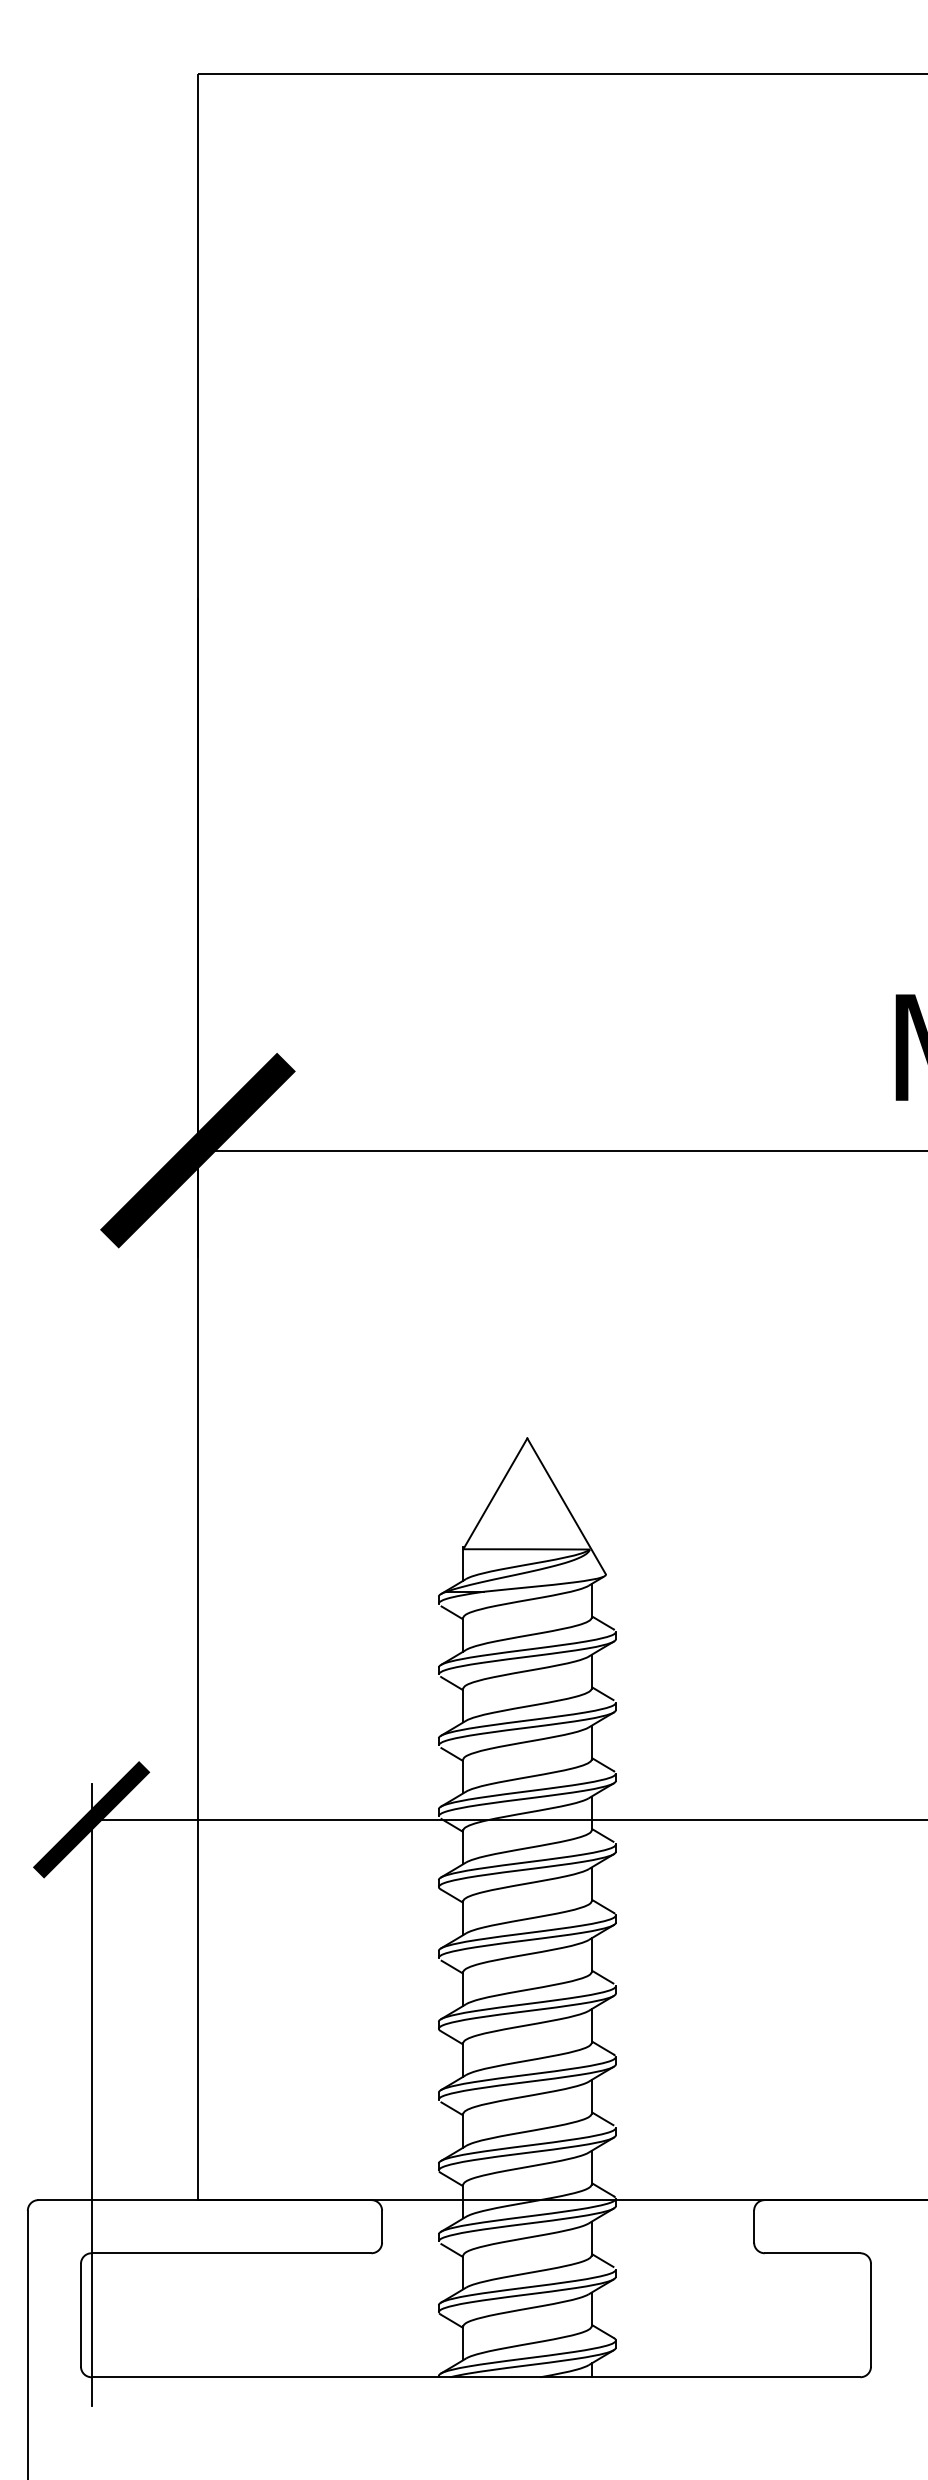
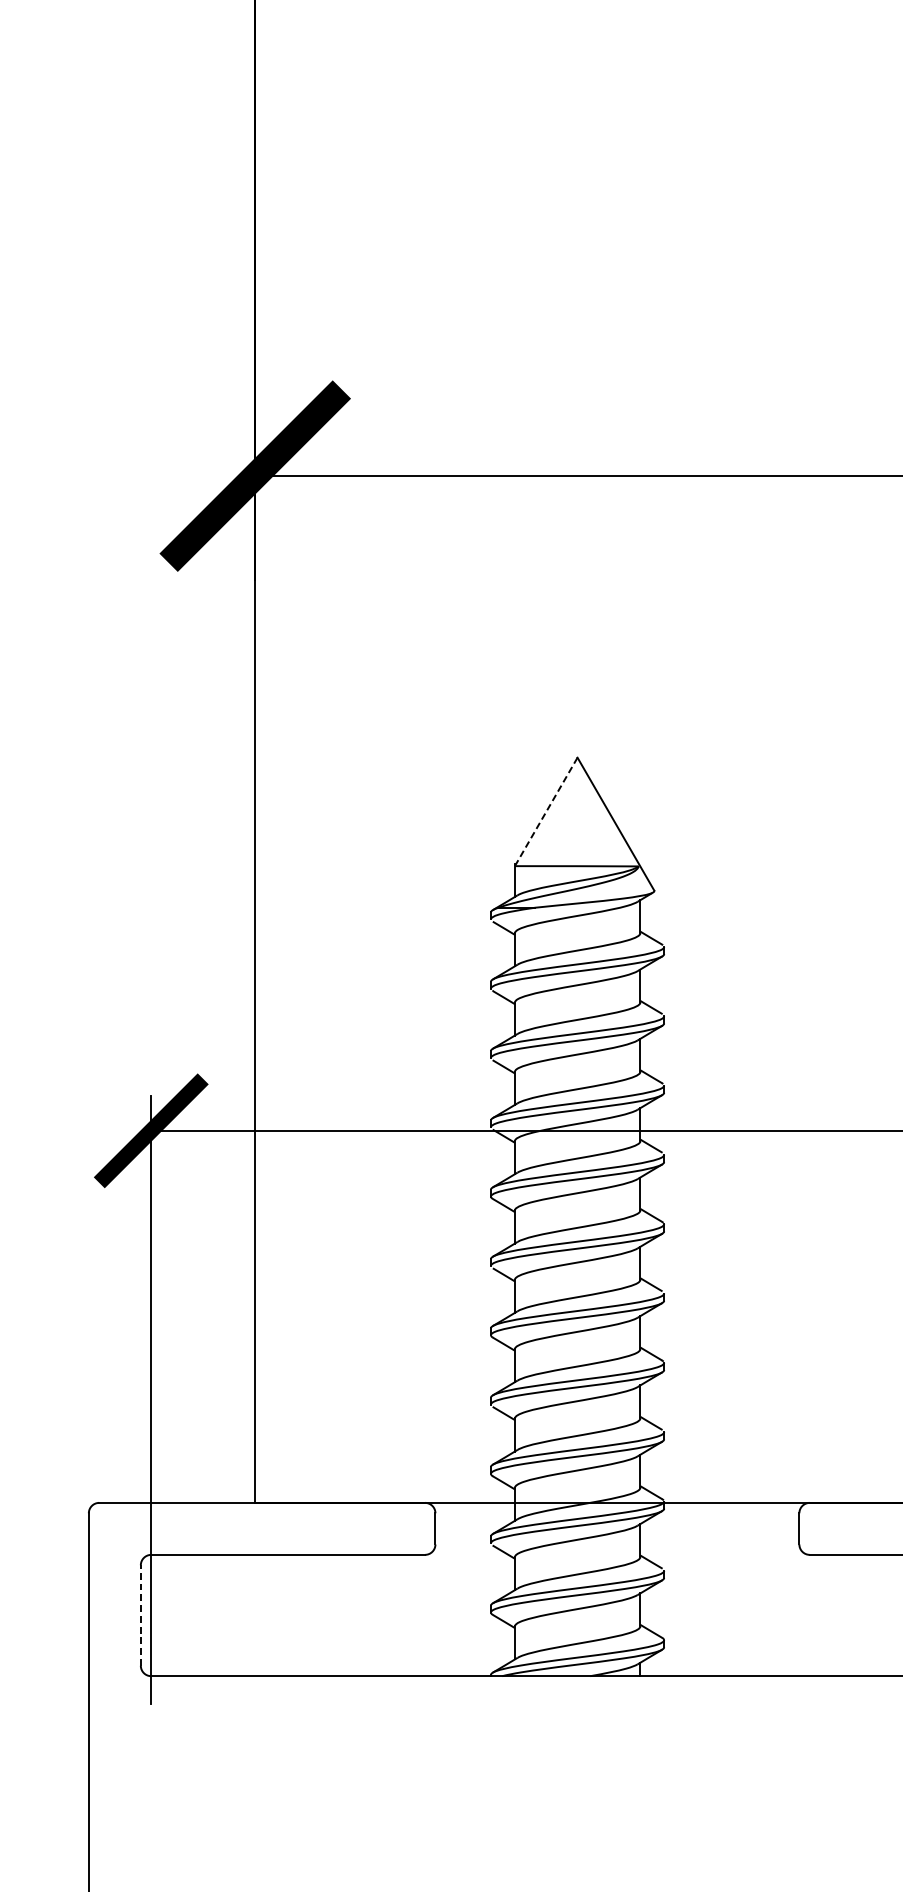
line: (495, 1493) -> (546, 811), solid -> dashed
line: (80, 2314) -> (140, 1614), solid -> dashed

